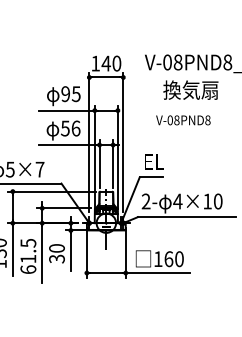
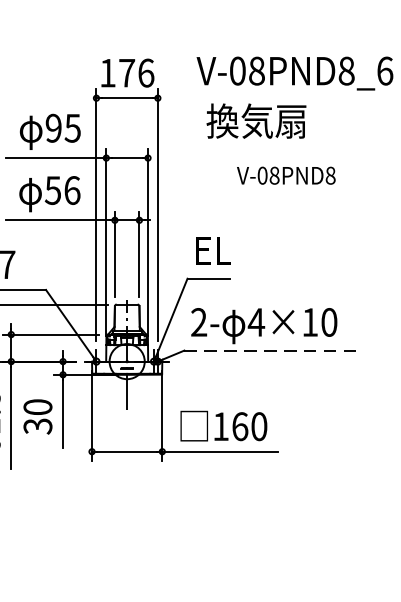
text: (111, 63) -> (136, 72), 140 -> 176
text: (190, 89) -> (255, 119), moved
text: (183, 120) -> (286, 175), moved
line: (187, 217) -> (273, 351), solid -> dashed

